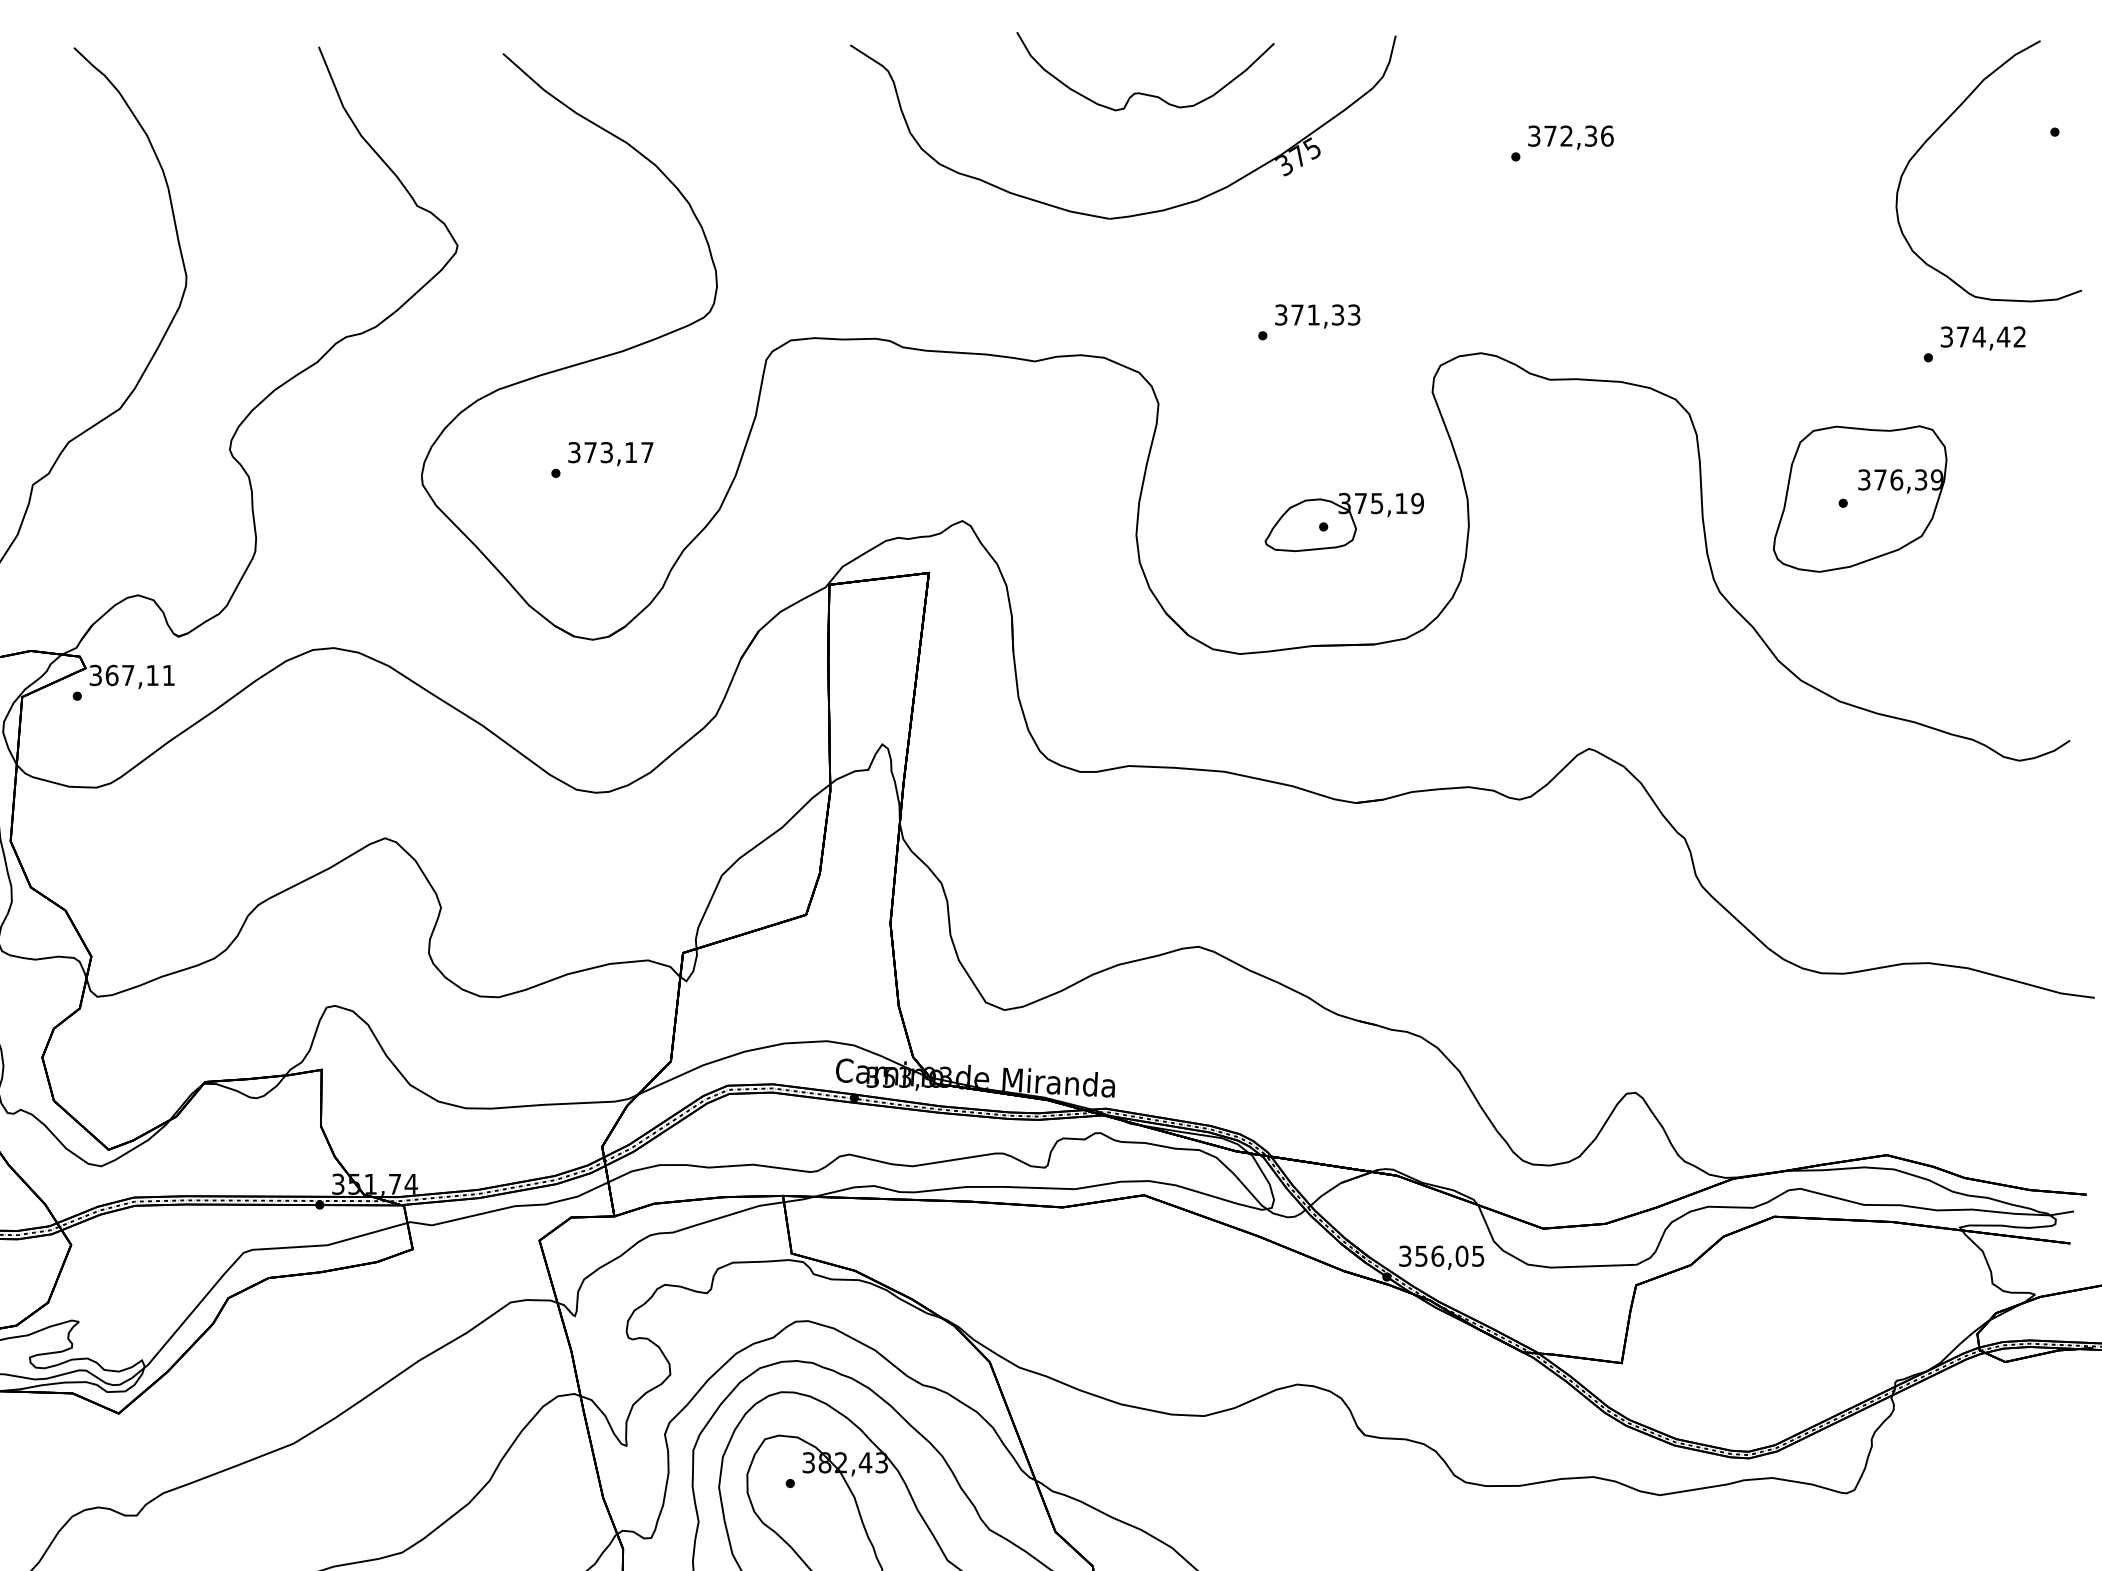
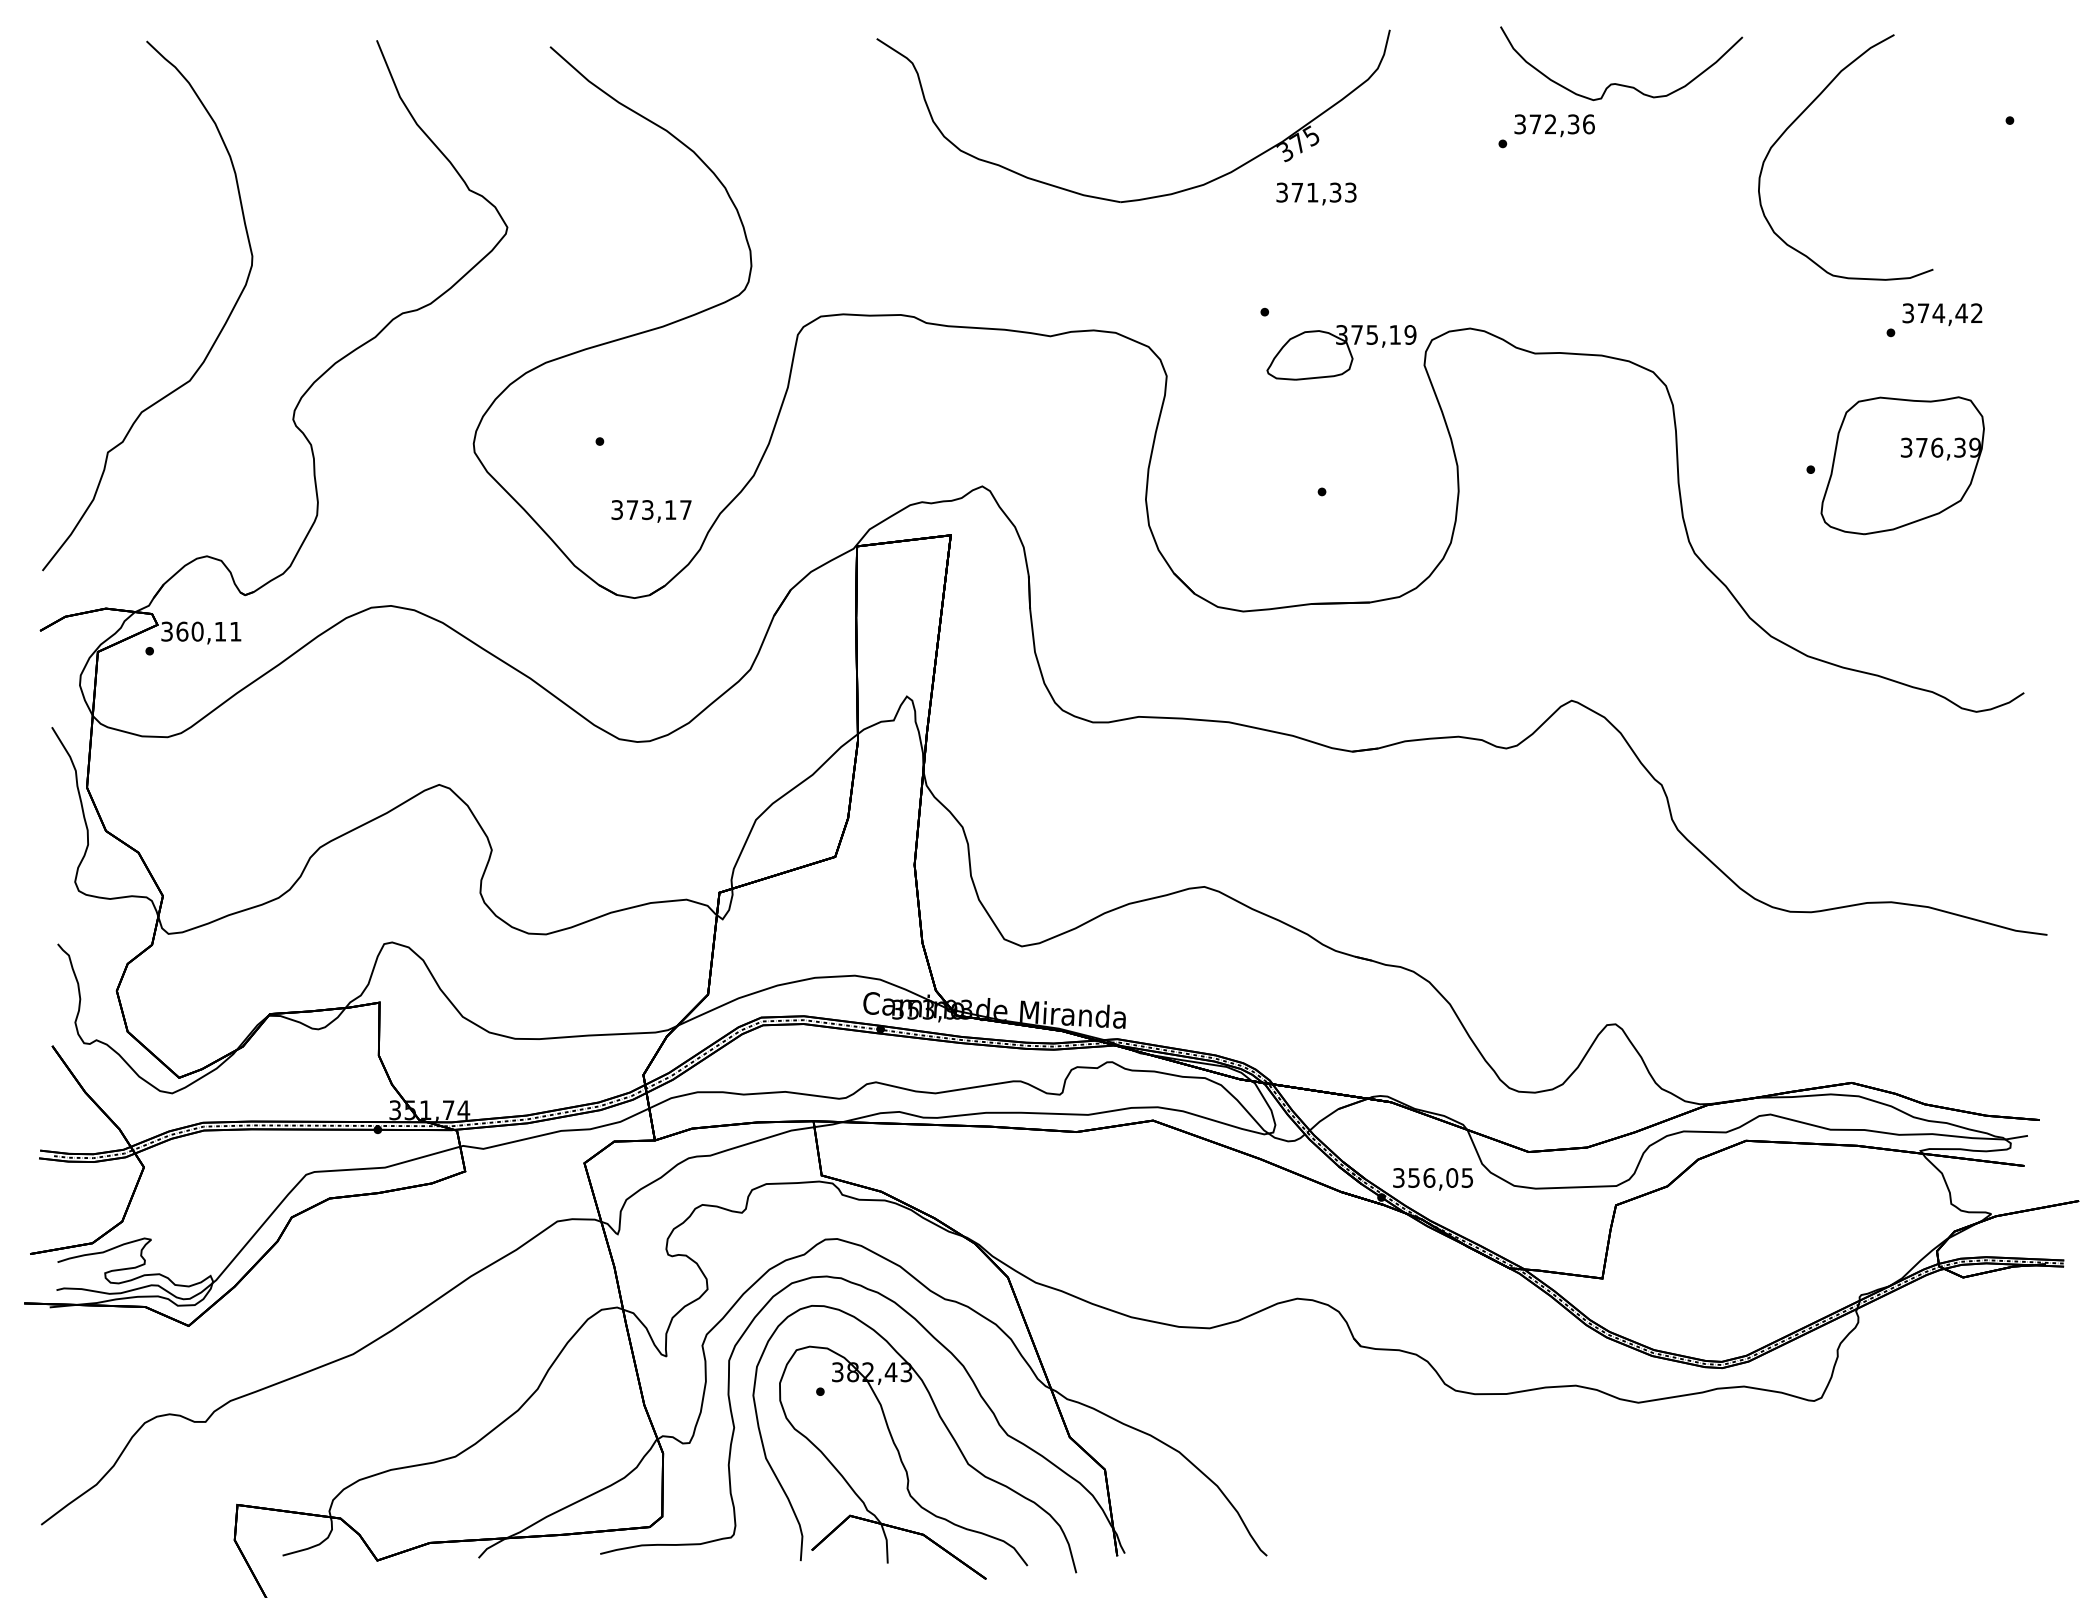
curve: (1142, 92) -> (1618, 83), moved
curve: (1942, 125) -> (1802, 114), moved
text: (1317, 315) -> (1316, 193), moved
text: (610, 454) -> (651, 511), moved
part: (1859, 498) -> (1902, 465), moved
part: (1344, 522) -> (1341, 352), moved
text: (128, 675) -> (197, 631), 367,11 -> 360,11

